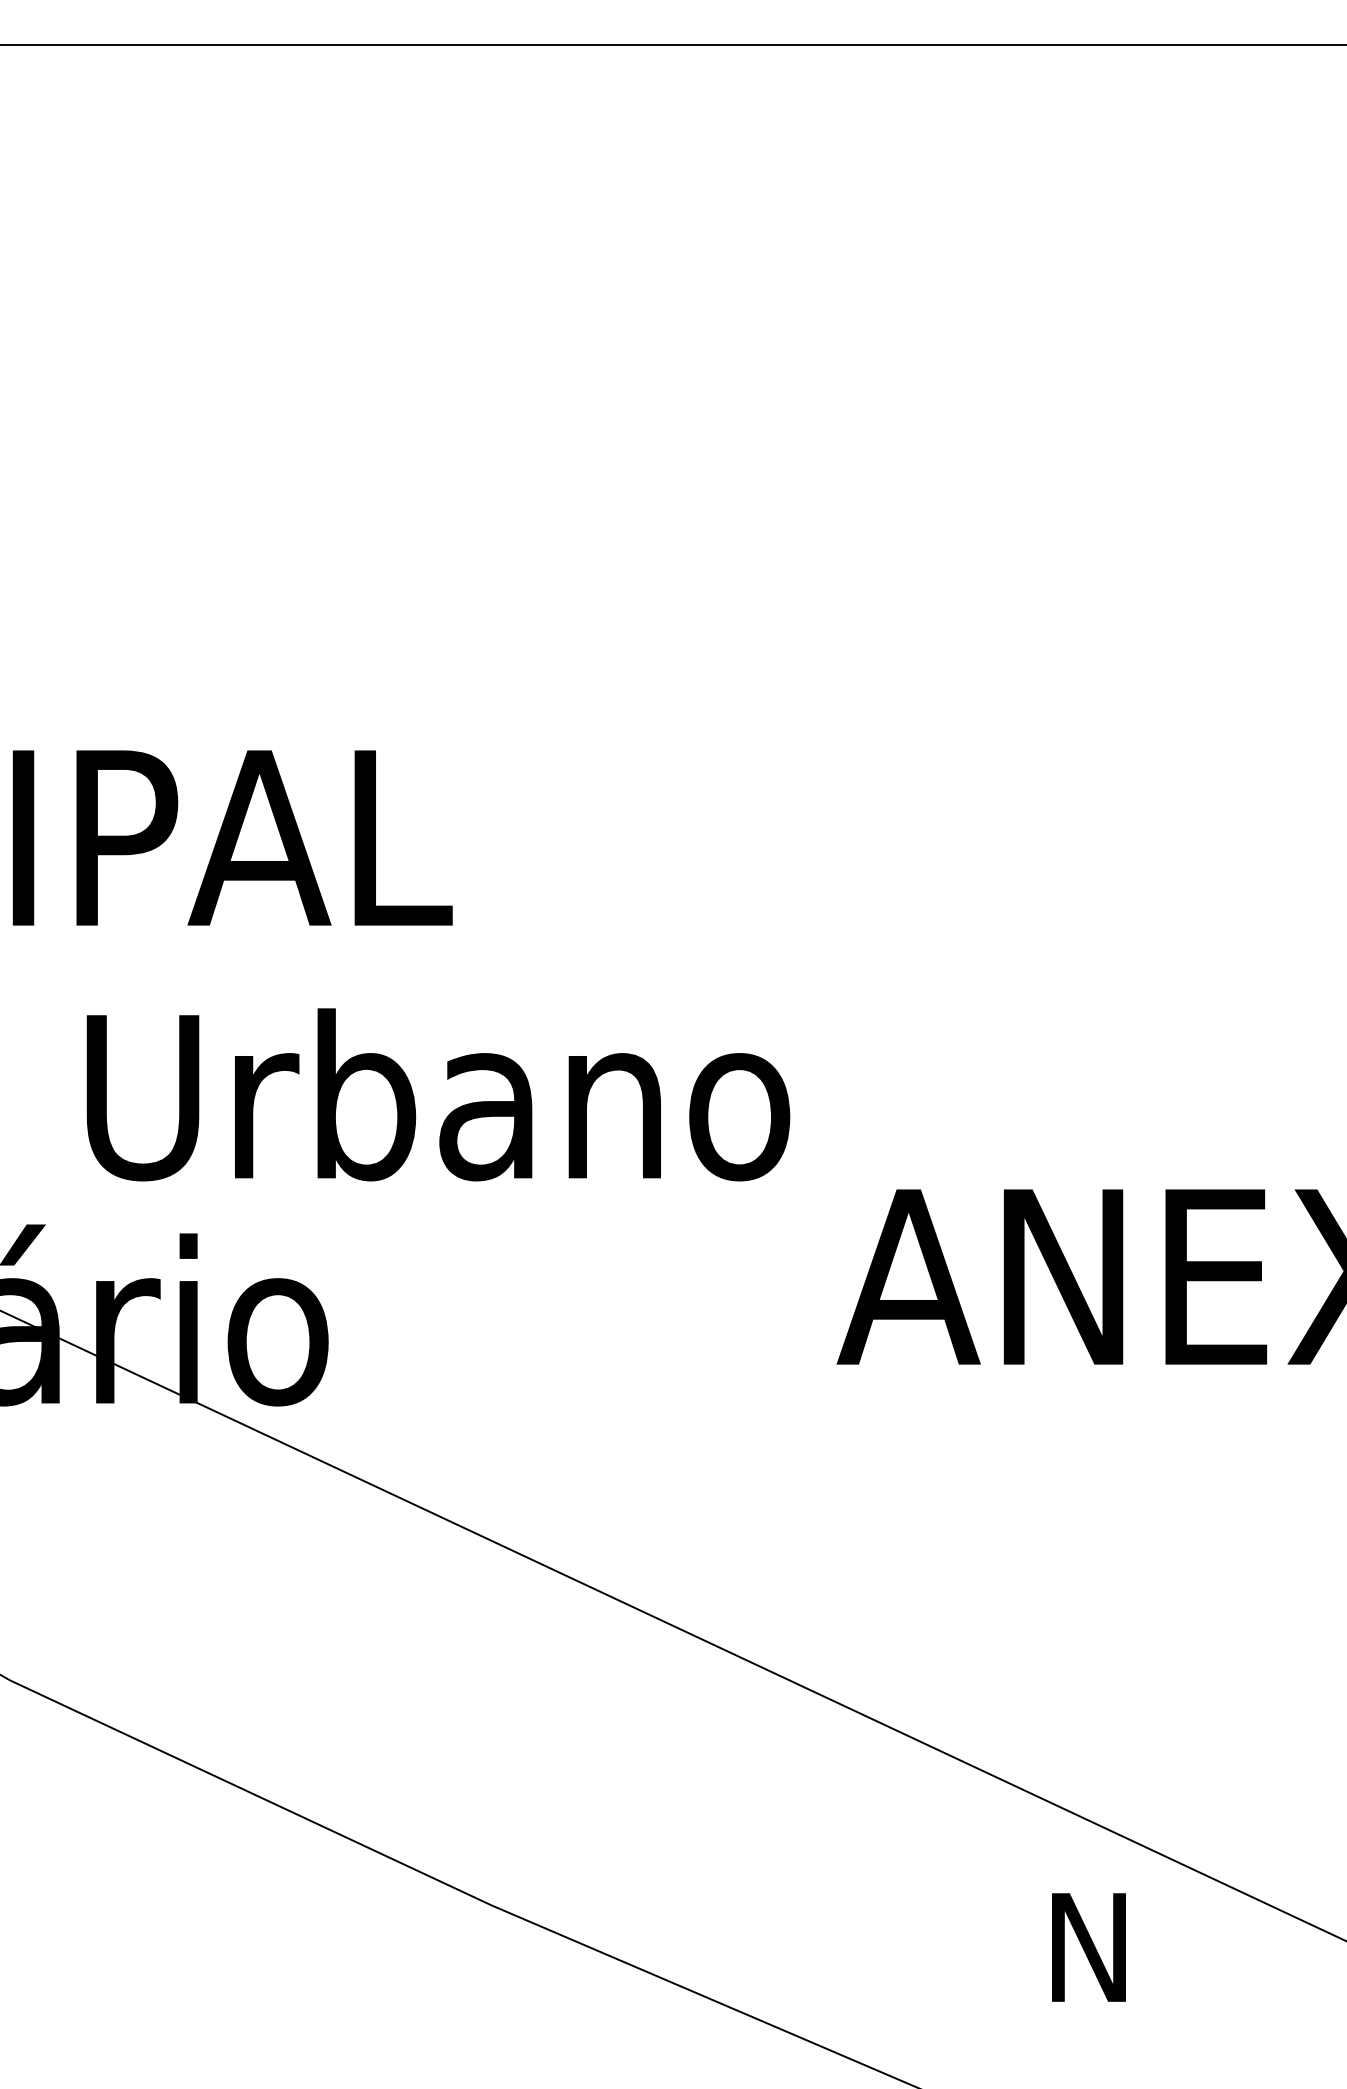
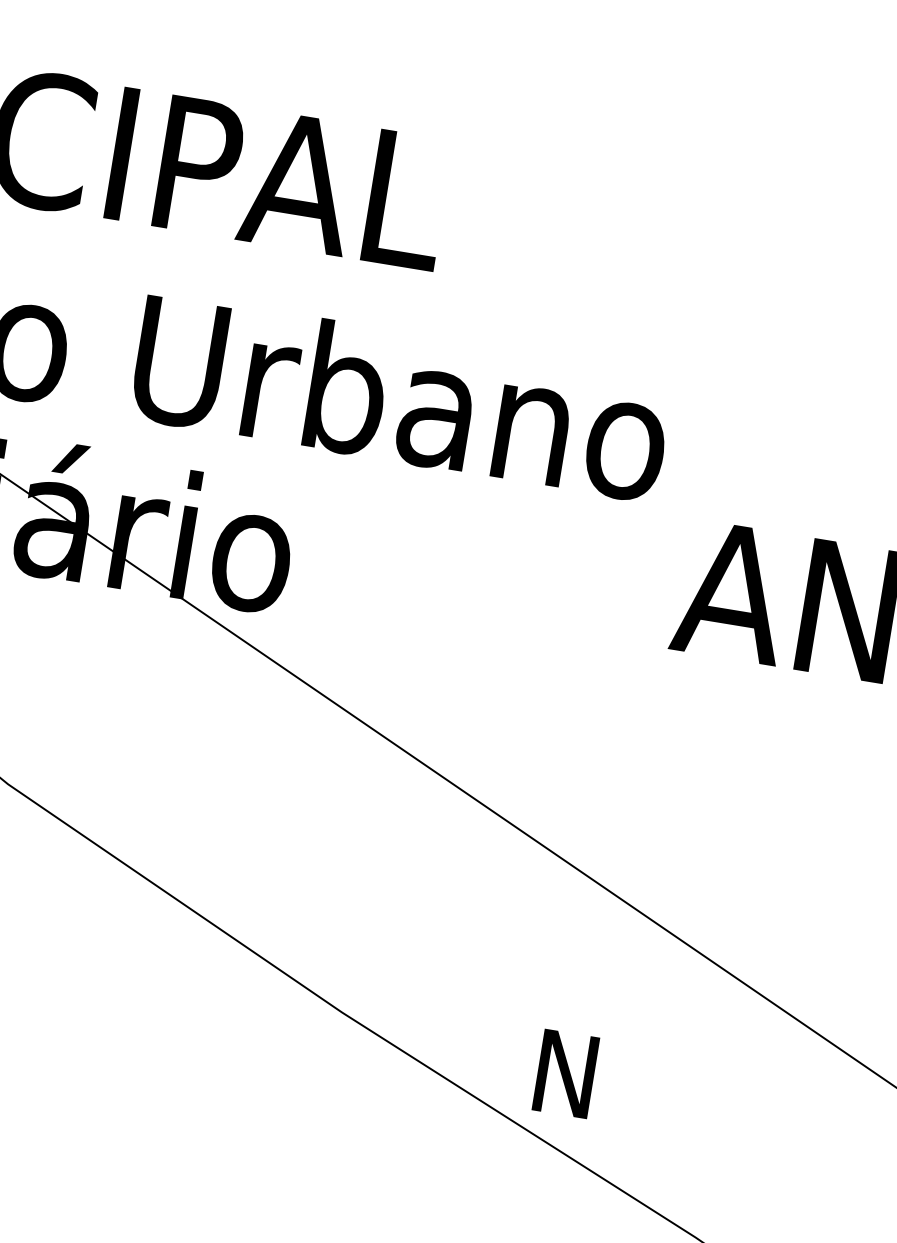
text: (1088, 1947) -> (565, 1073), moved

